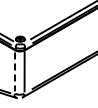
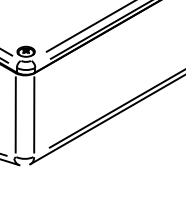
line: (15, 72) -> (16, 115), dashed -> solid

